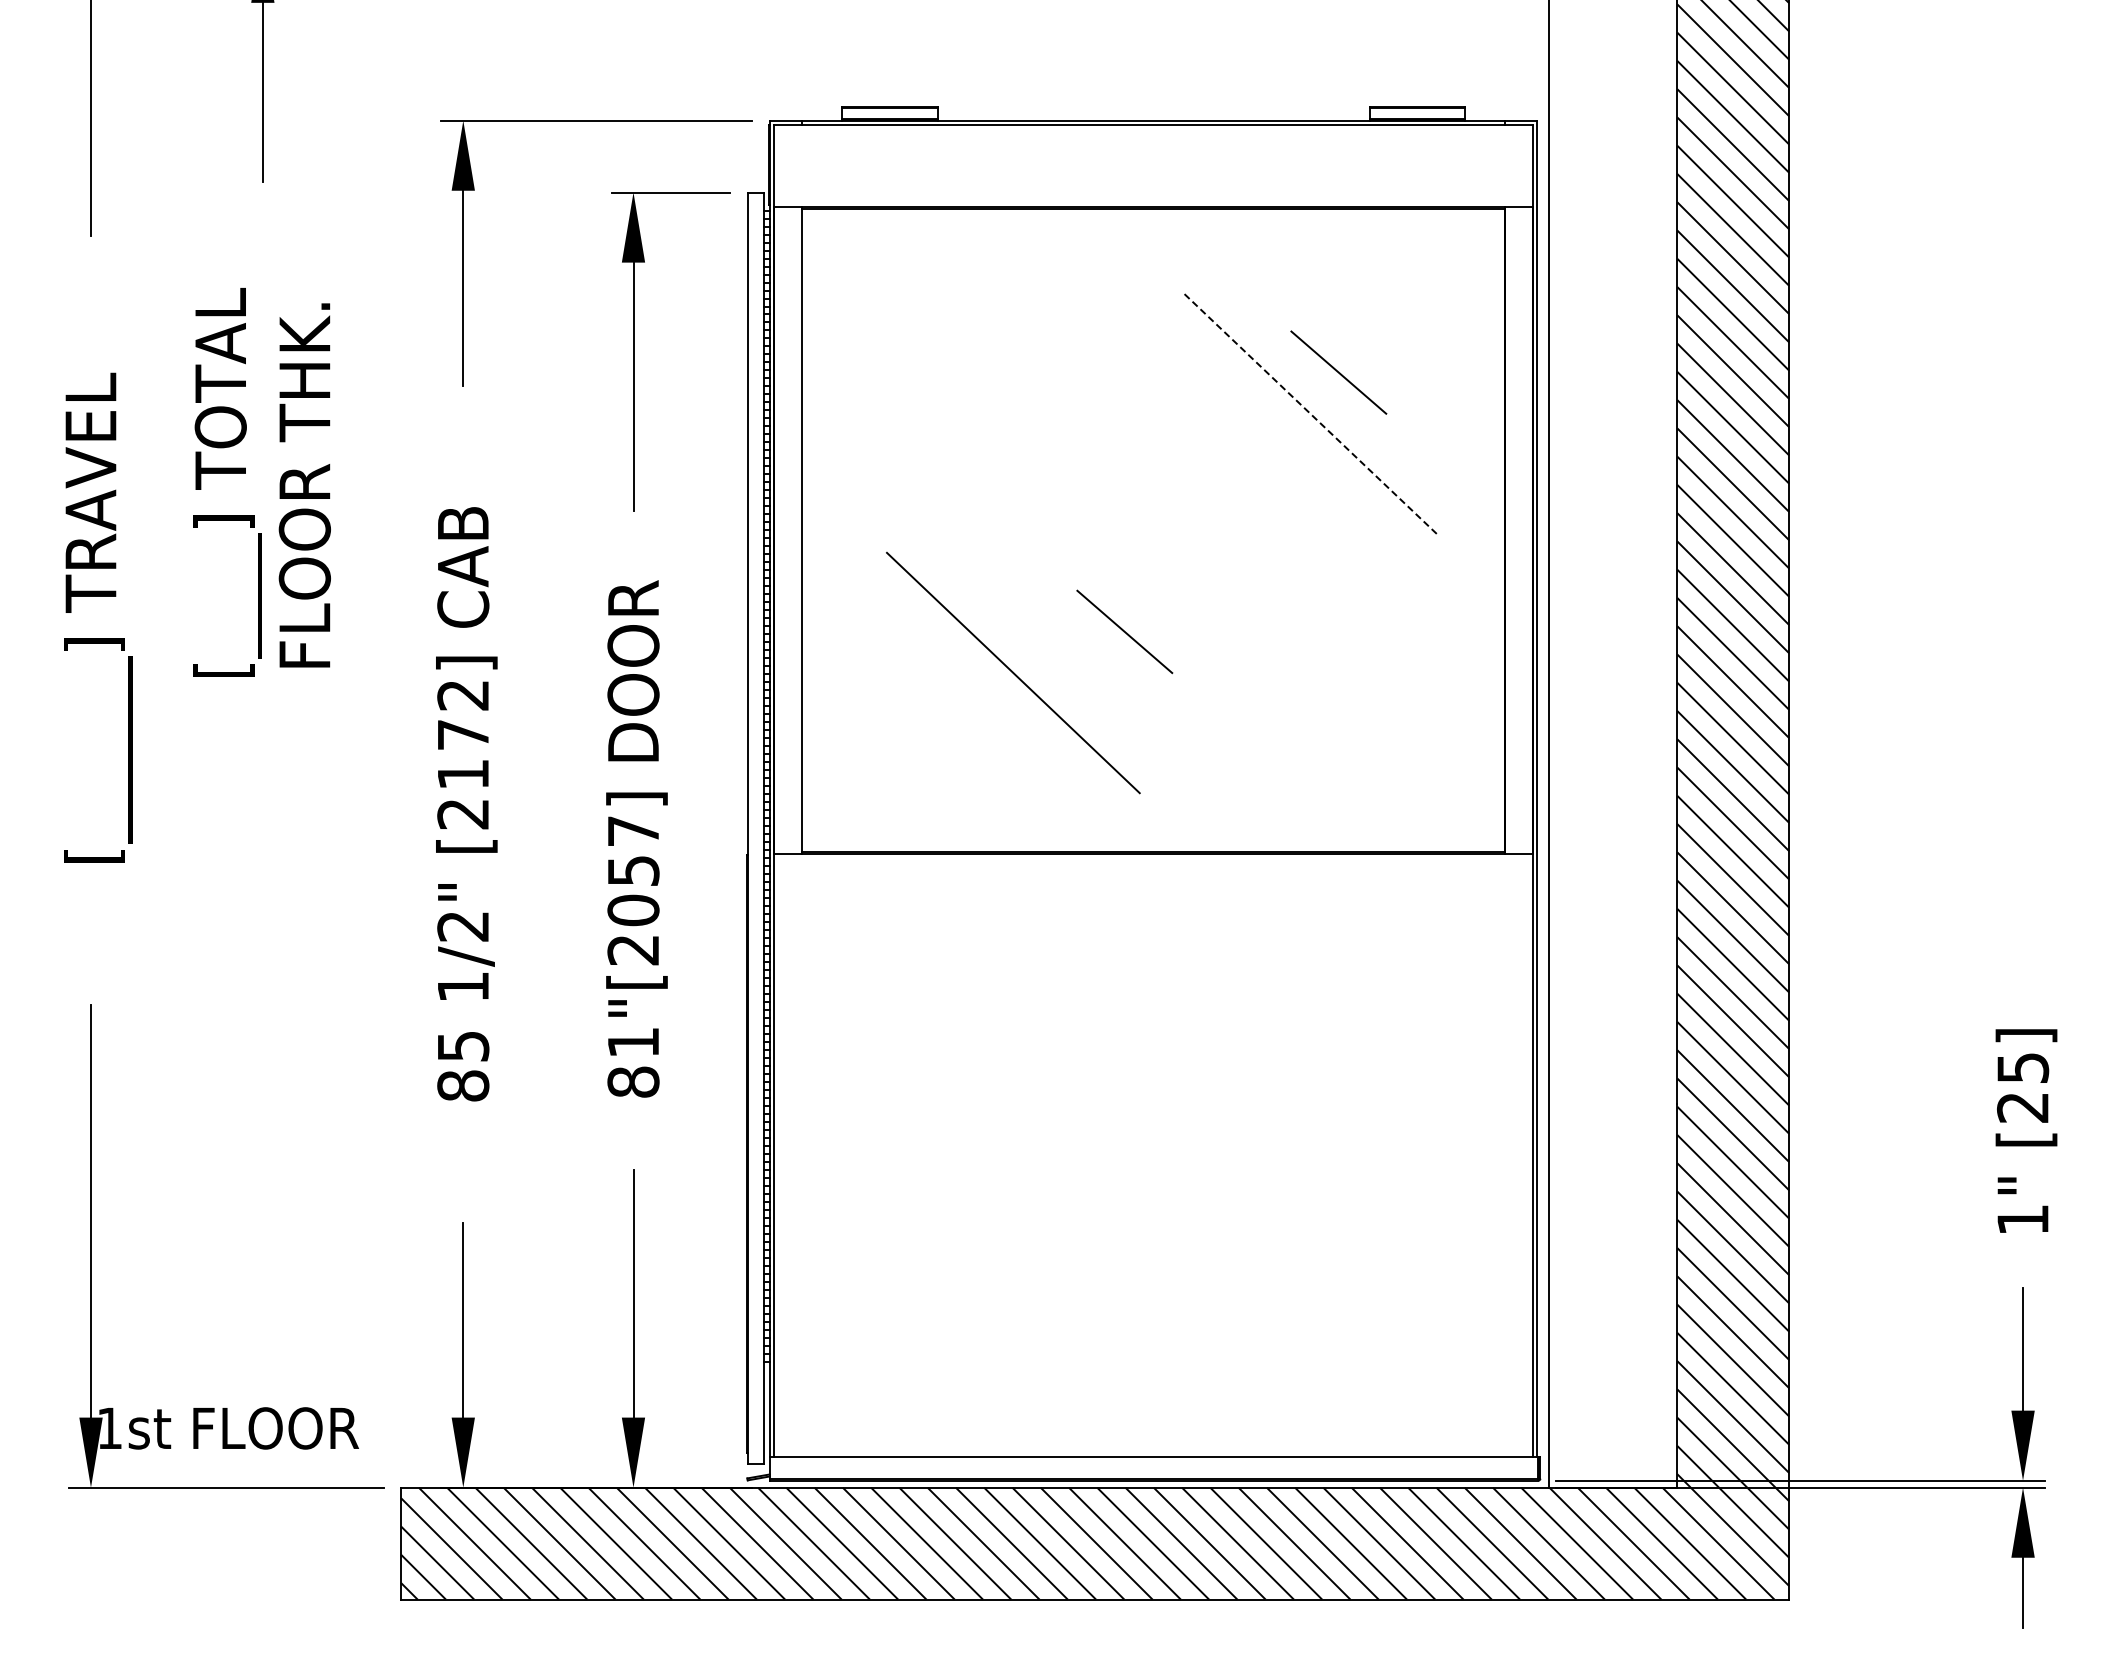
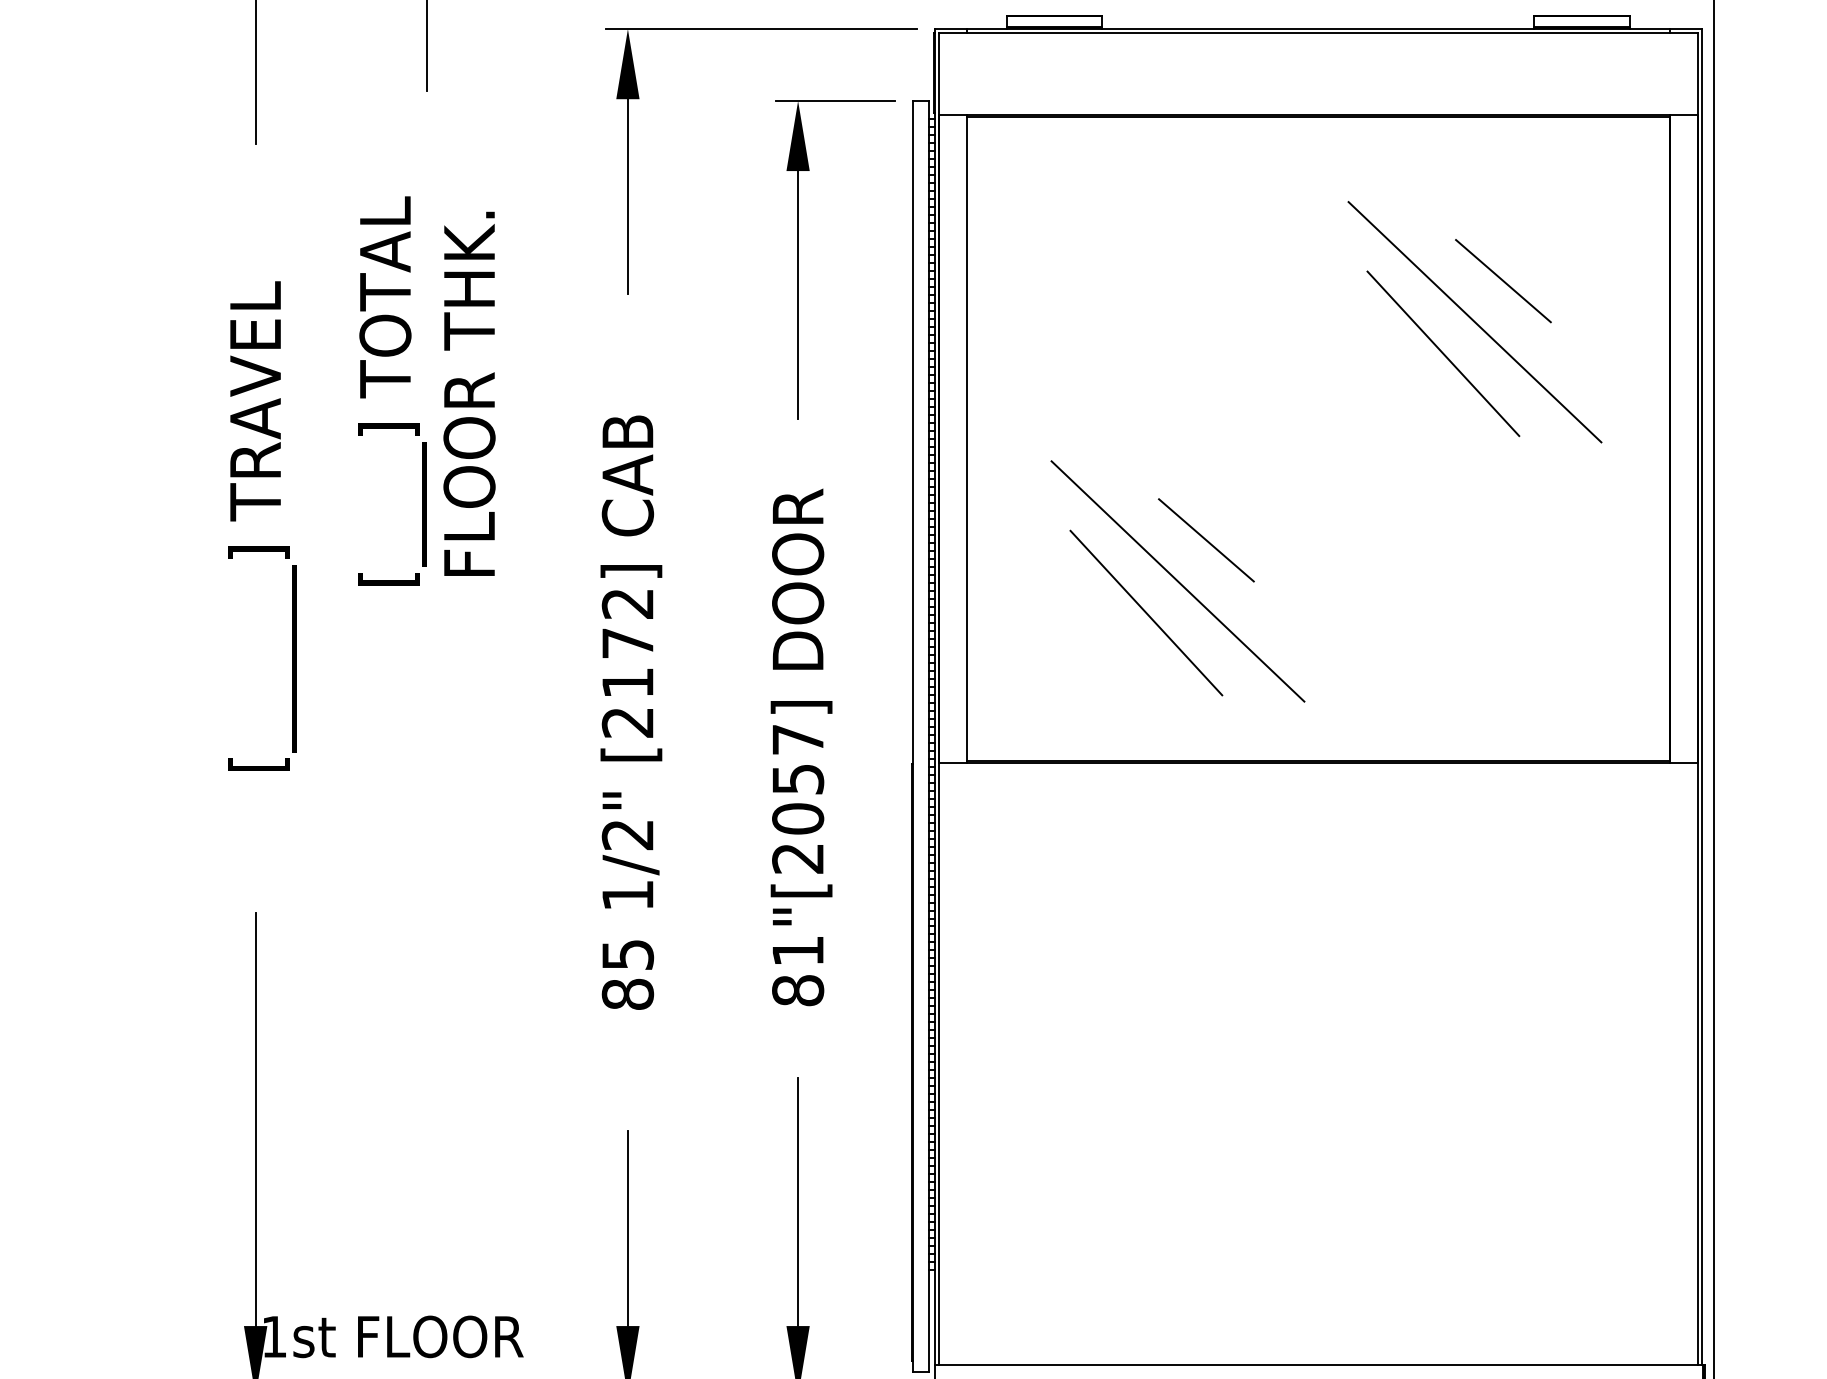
line: (1310, 413) -> (1475, 321), dashed -> solid
line: (1278, 445) -> (1443, 353), added
line: (1124, 631) -> (1206, 539), moved
line: (981, 704) -> (1146, 612), added

